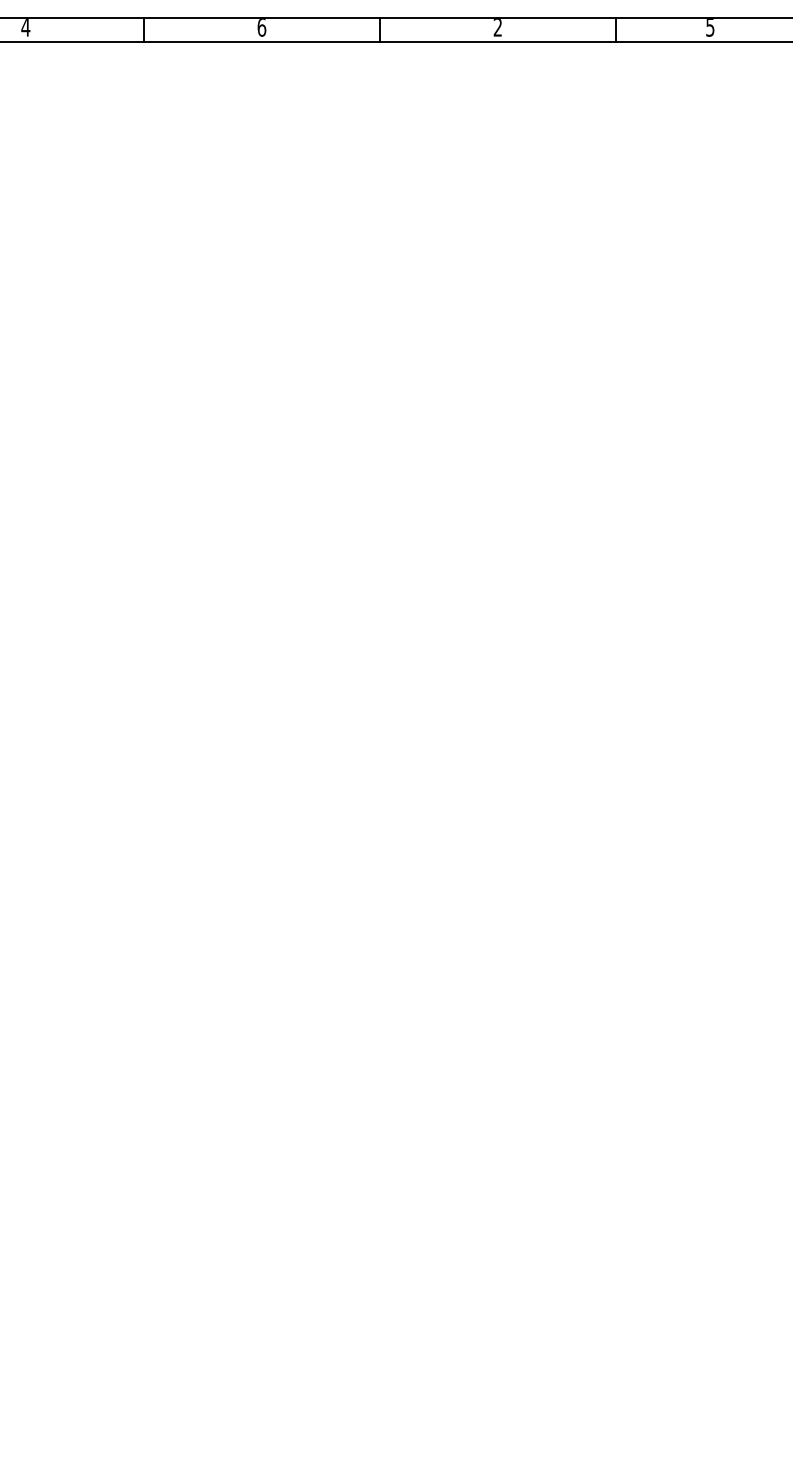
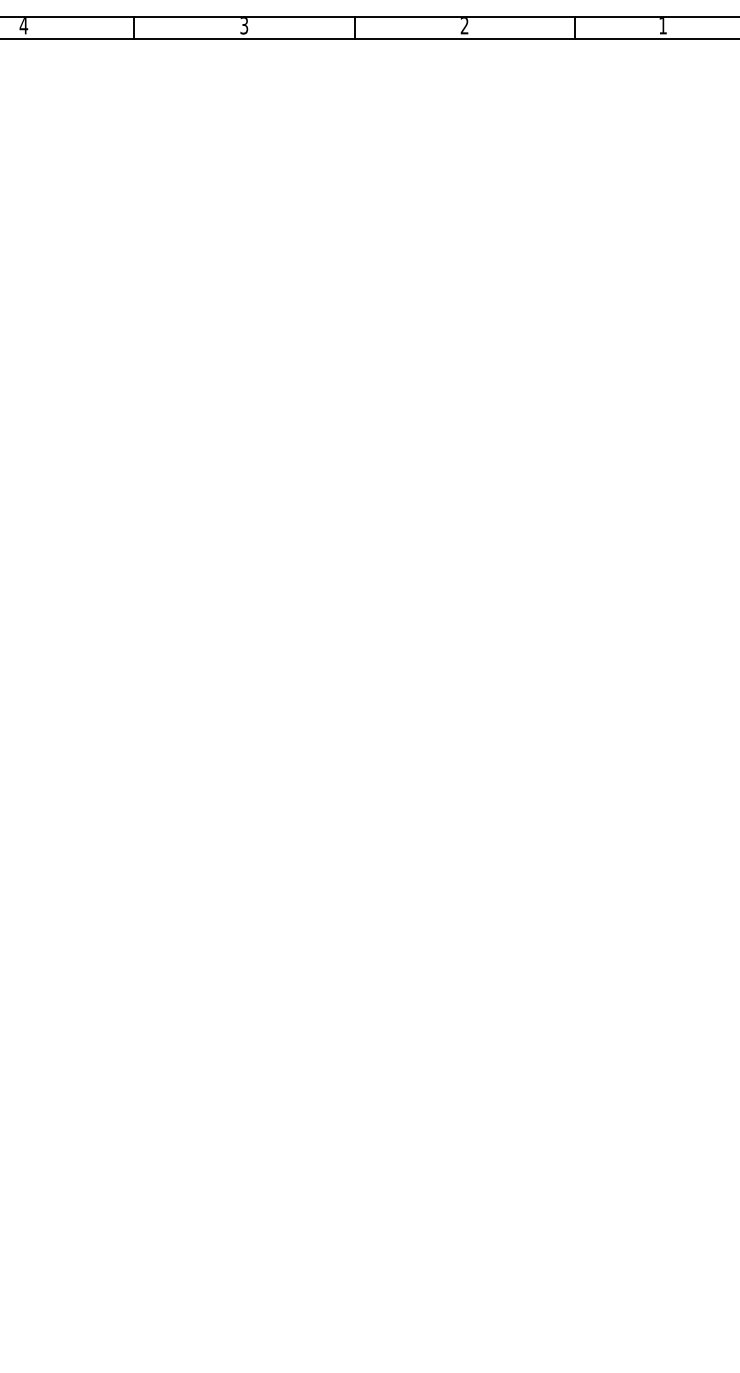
text: (261, 27) -> (243, 25), 6 -> 3
text: (710, 27) -> (663, 25), 5 -> 1

